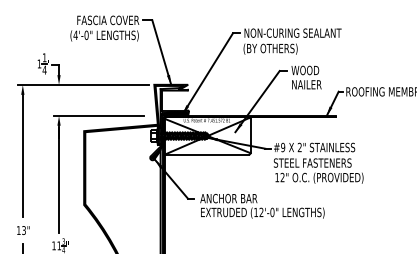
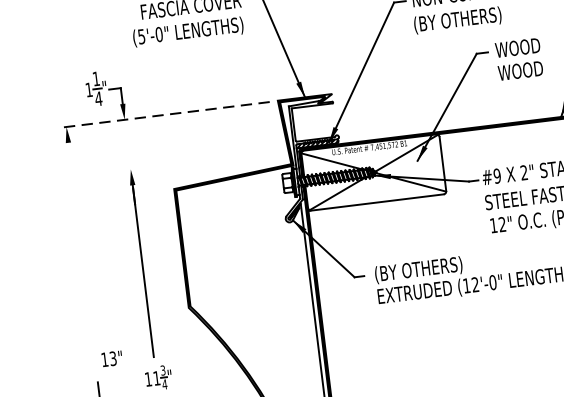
text: (75, 35) -> (141, 36), (4'-0" -> (5'-0"
text: (306, 84) -> (522, 70), NAILER -> WOOD
line: (83, 85) -> (164, 115), solid -> dashed
line: (99, 115) -> (195, 160), removed
line: (22, 155) -> (79, 240), removed
text: (228, 198) -> (419, 268), ANCHOR BAR -> (BY OTHERS)
text: (23, 230) -> (112, 358), moved

